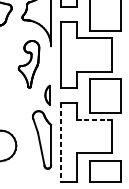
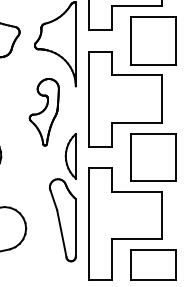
part: (47, 95) -> (70, 156), size x1.67
line: (94, 119) -> (137, 191), dashed -> solid
line: (60, 142) -> (89, 224), dashed -> solid

